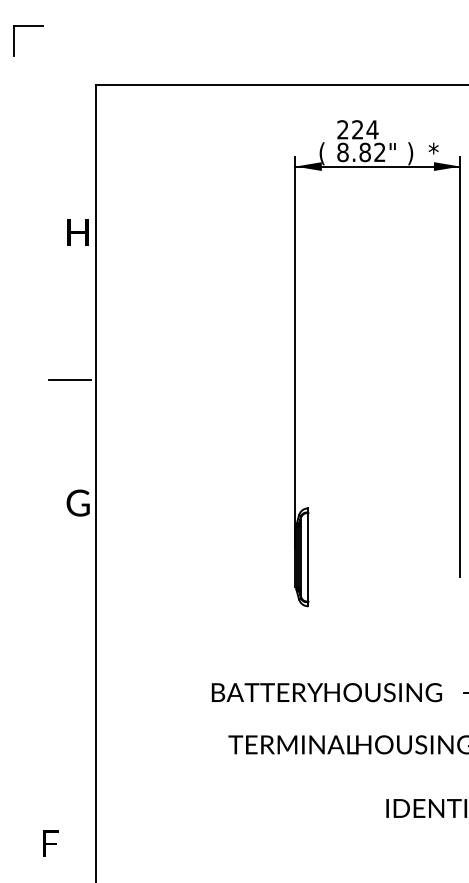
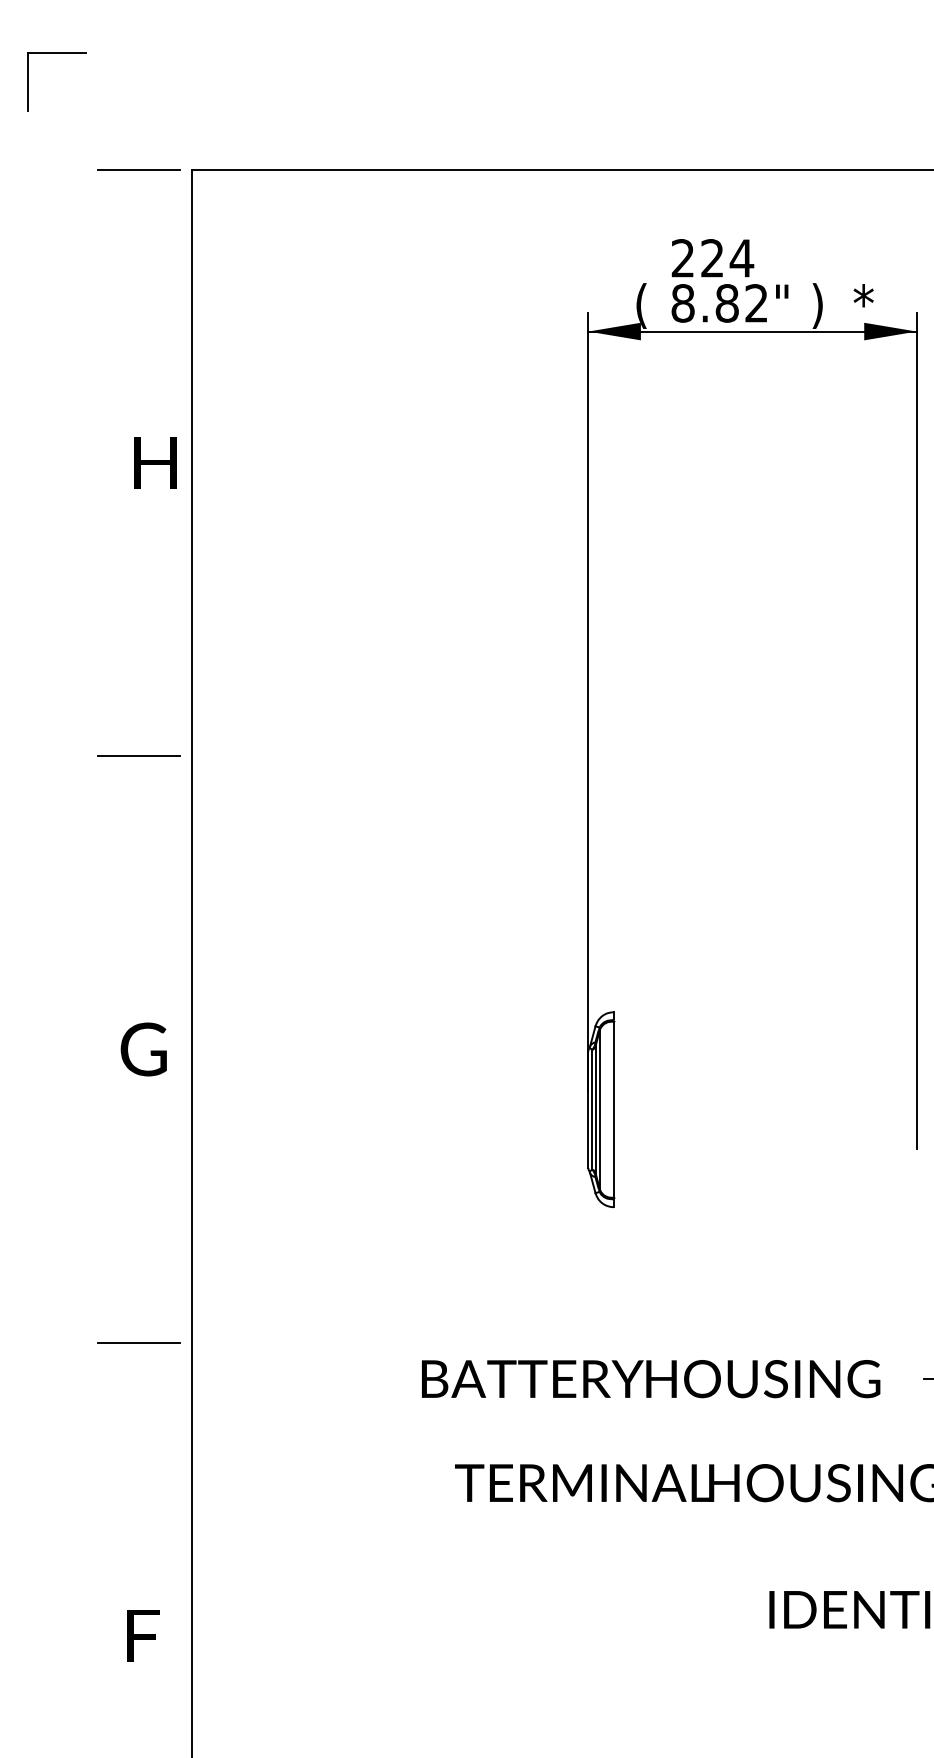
line: (69, 85) -> (138, 170), added
text: (77, 502) -> (142, 1048), moved
line: (69, 674) -> (138, 1342), added
text: (50, 843) -> (142, 1635), moved

